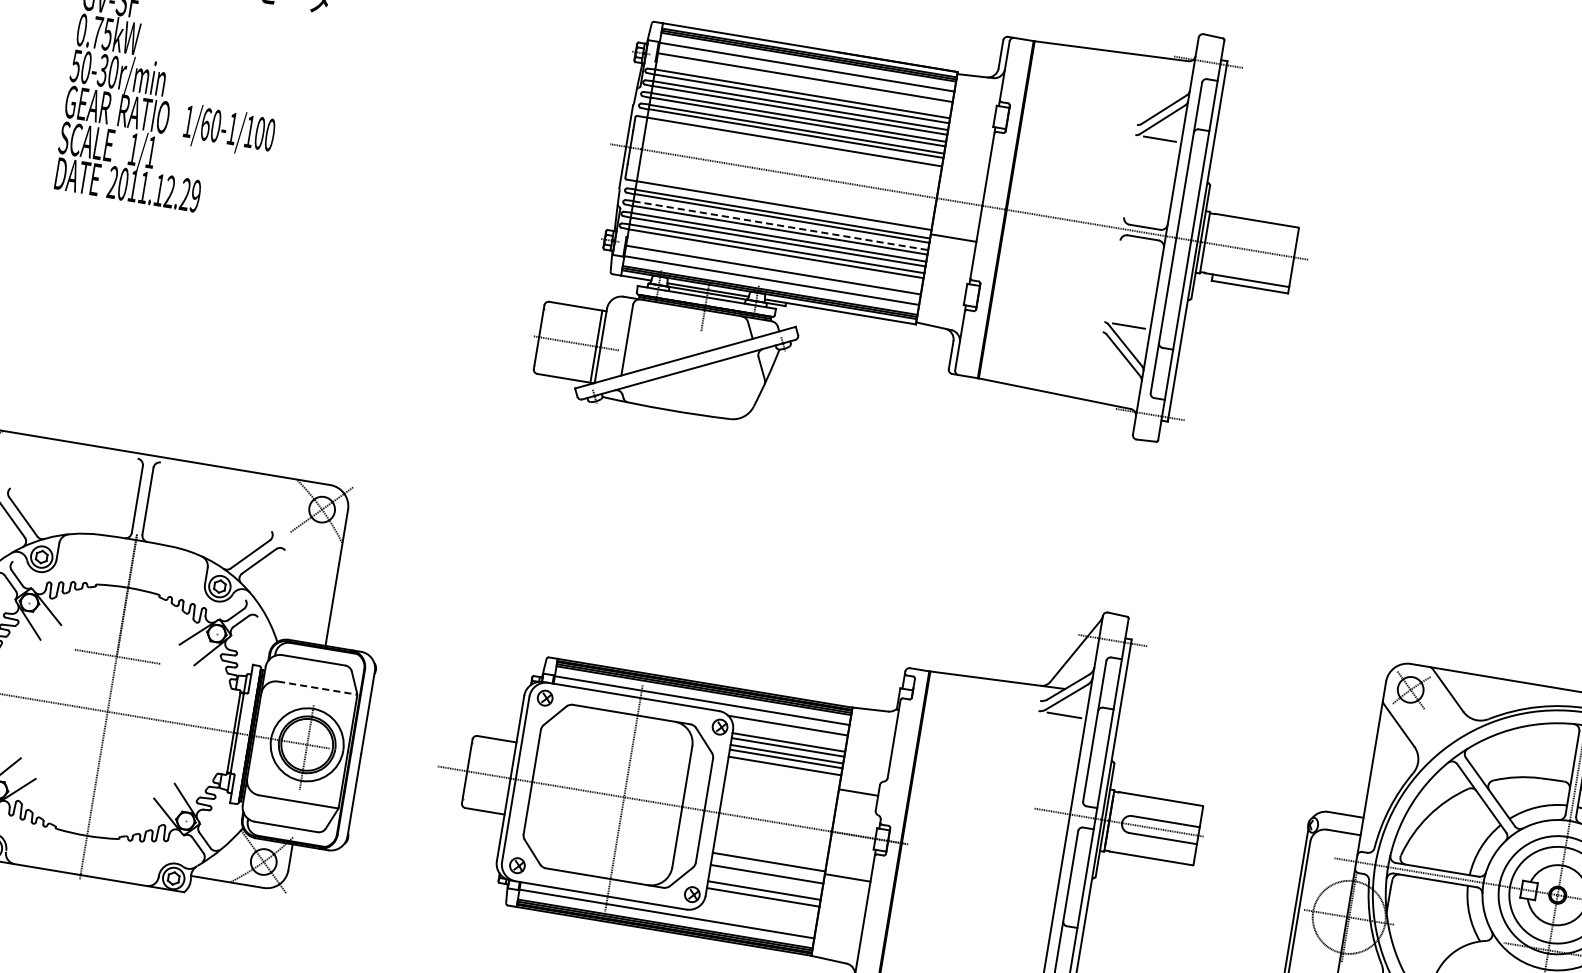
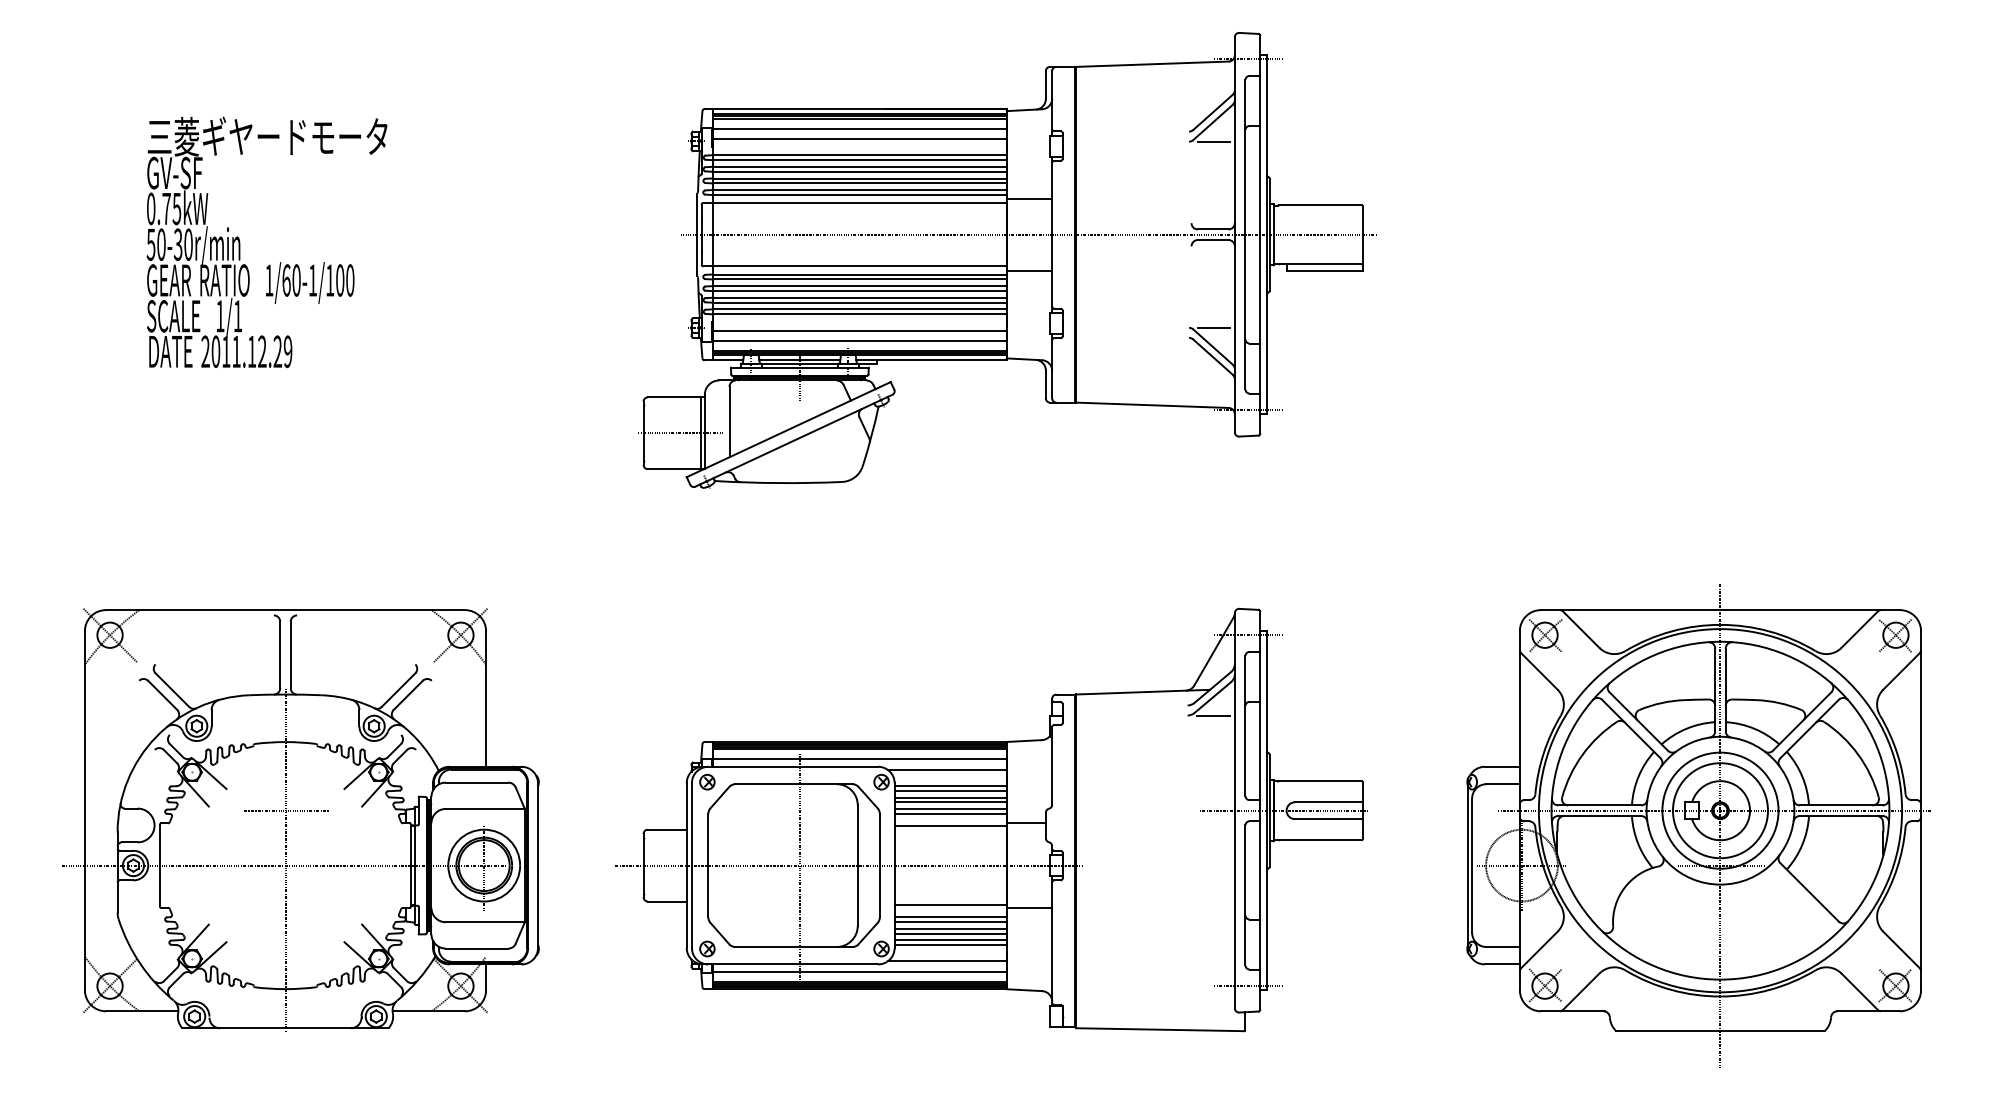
line: (965, 165) -> (1029, 198), added
line: (781, 225) -> (860, 286), dashed -> solid
line: (317, 687) -> (485, 808), dashed -> solid
line: (784, 770) -> (950, 813), added
line: (781, 783) -> (950, 826), added
line: (766, 878) -> (950, 921), added
line: (764, 885) -> (950, 928), added
line: (762, 902) -> (950, 945), added
line: (755, 917) -> (946, 961), added

